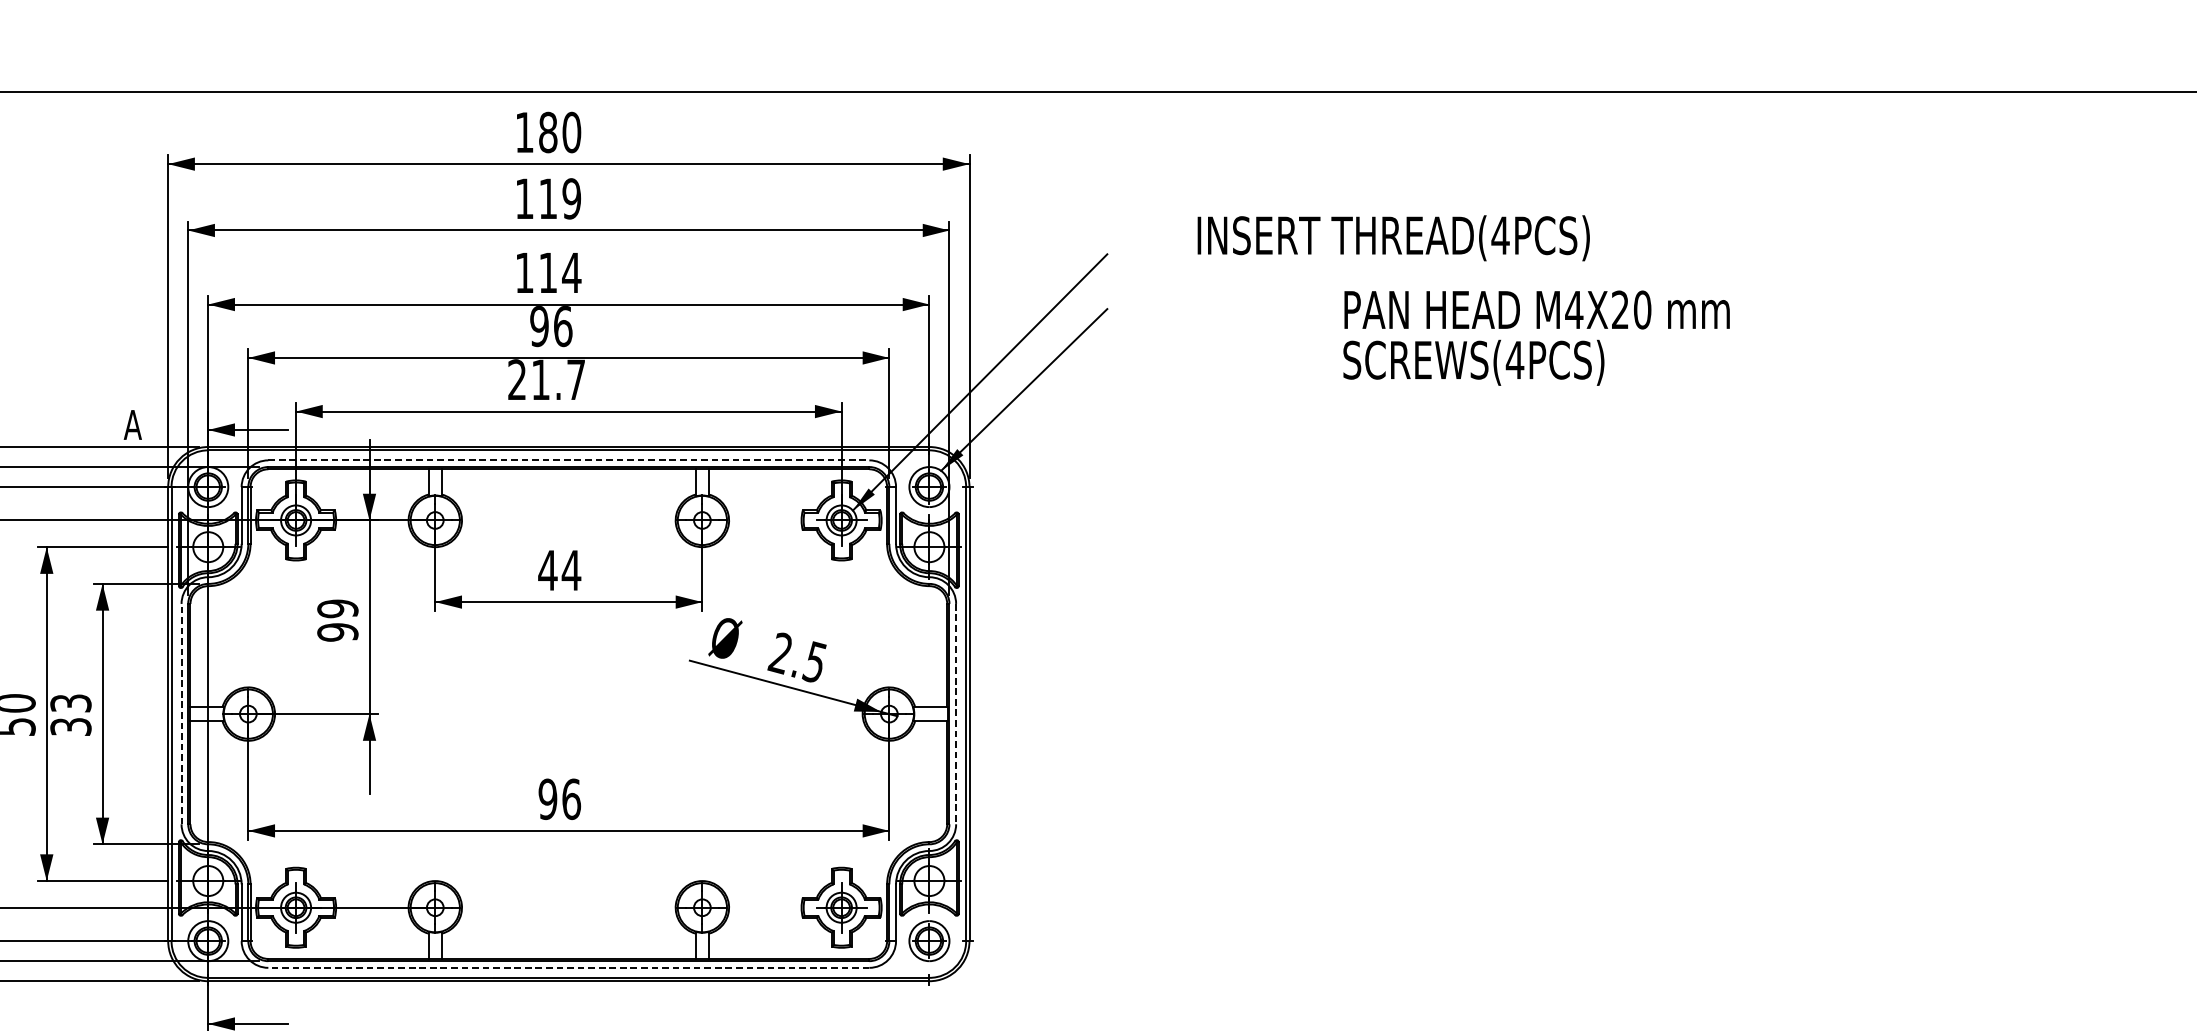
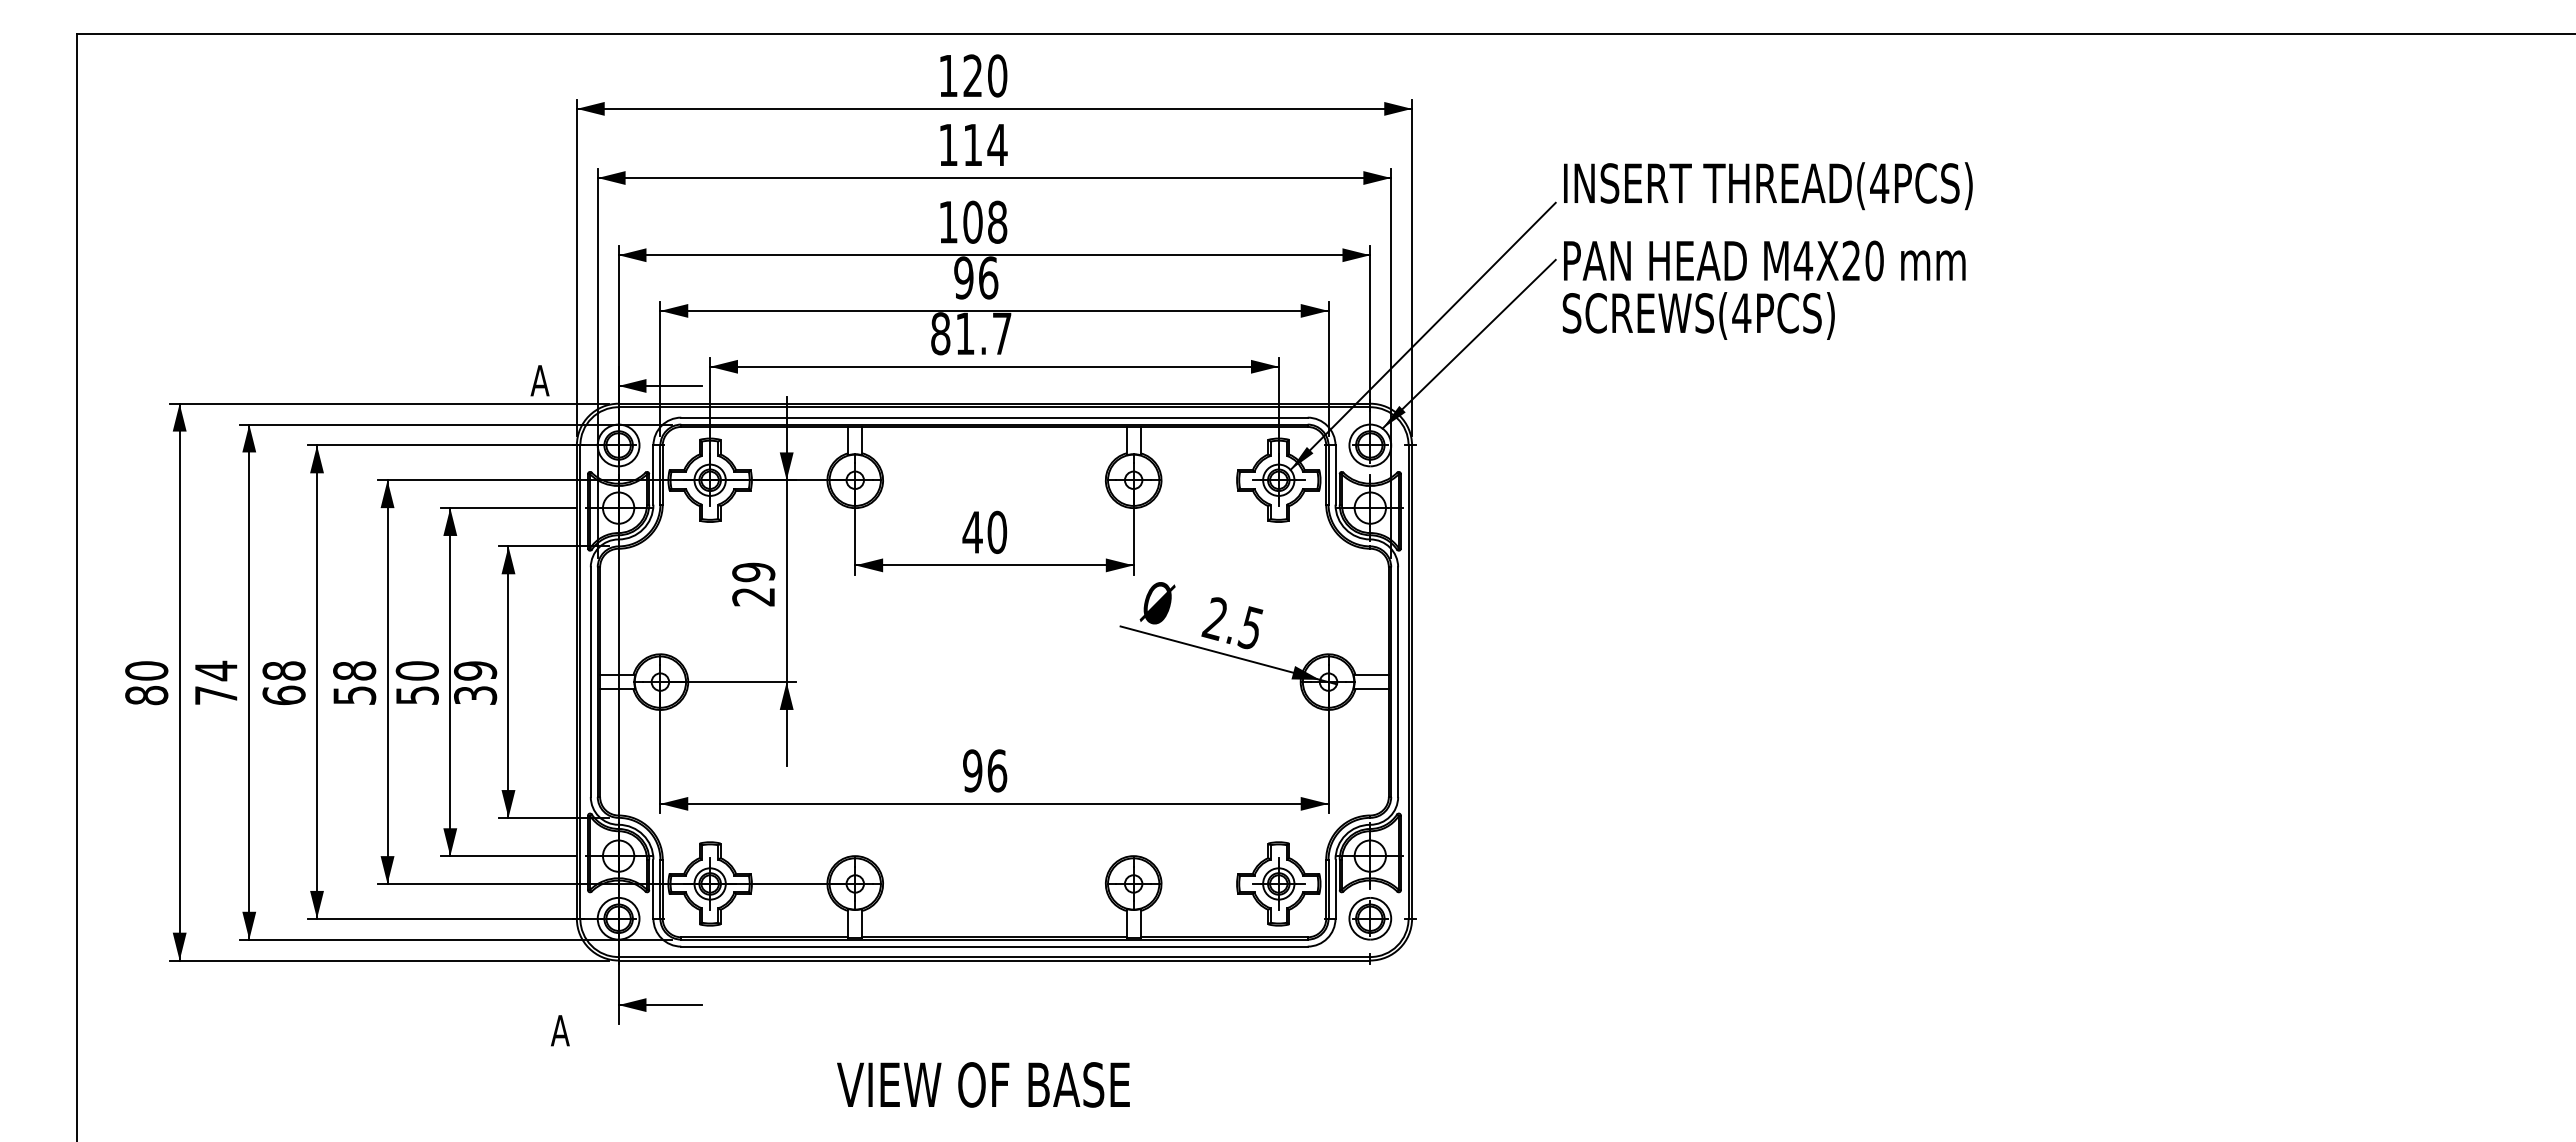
text: (547, 132) -> (972, 75), 180 -> 120
text: (571, 198) -> (997, 144), 119 -> 114
text: (1393, 238) -> (1768, 186), moved
text: (560, 272) -> (985, 221), 114 -> 108
text: (1535, 337) -> (1763, 289), moved
text: (517, 379) -> (940, 333), 21.7 -> 81.7
line: (568, 460) -> (994, 417), dashed -> solid
text: (571, 570) -> (997, 532), 44 -> 40
text: (337, 631) -> (753, 596), 99 -> 29
text: (70, 702) -> (475, 670), 33 -> 39
line: (181, 714) -> (590, 682), dashed -> solid
line: (956, 714) -> (1398, 682), dashed -> solid
line: (567, 967) -> (993, 946), dashed -> solid

